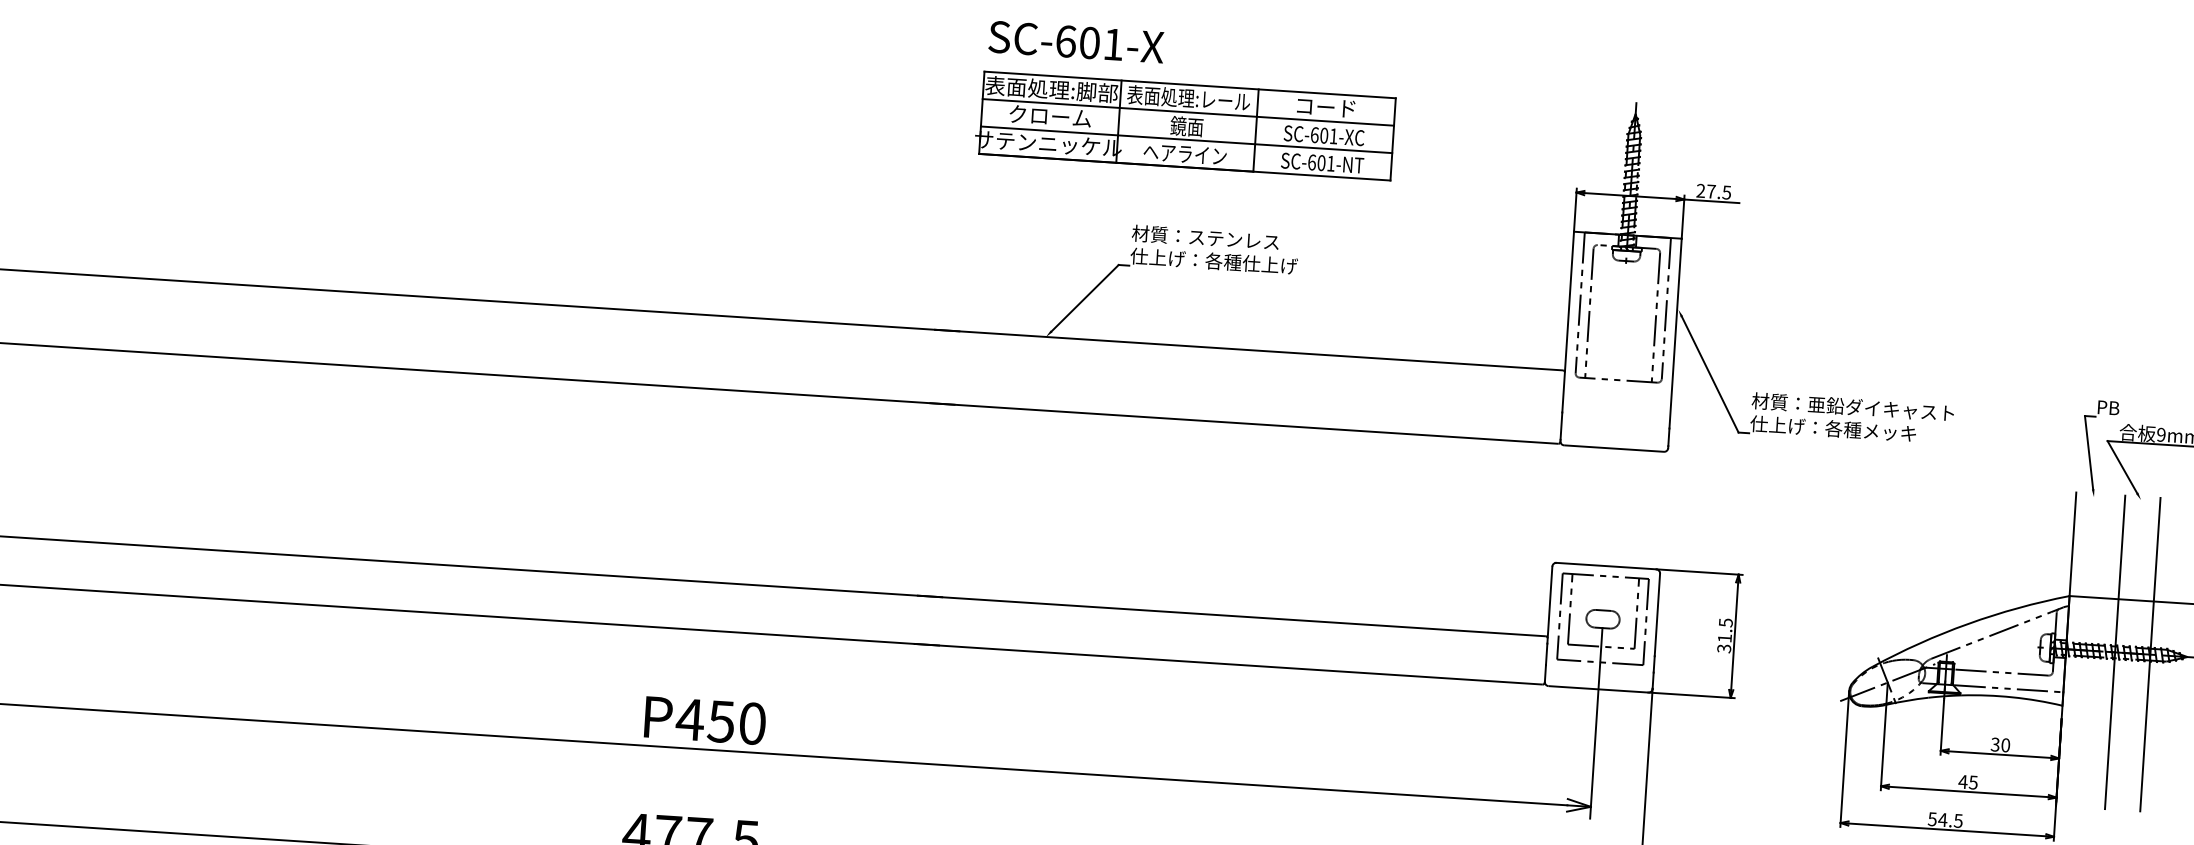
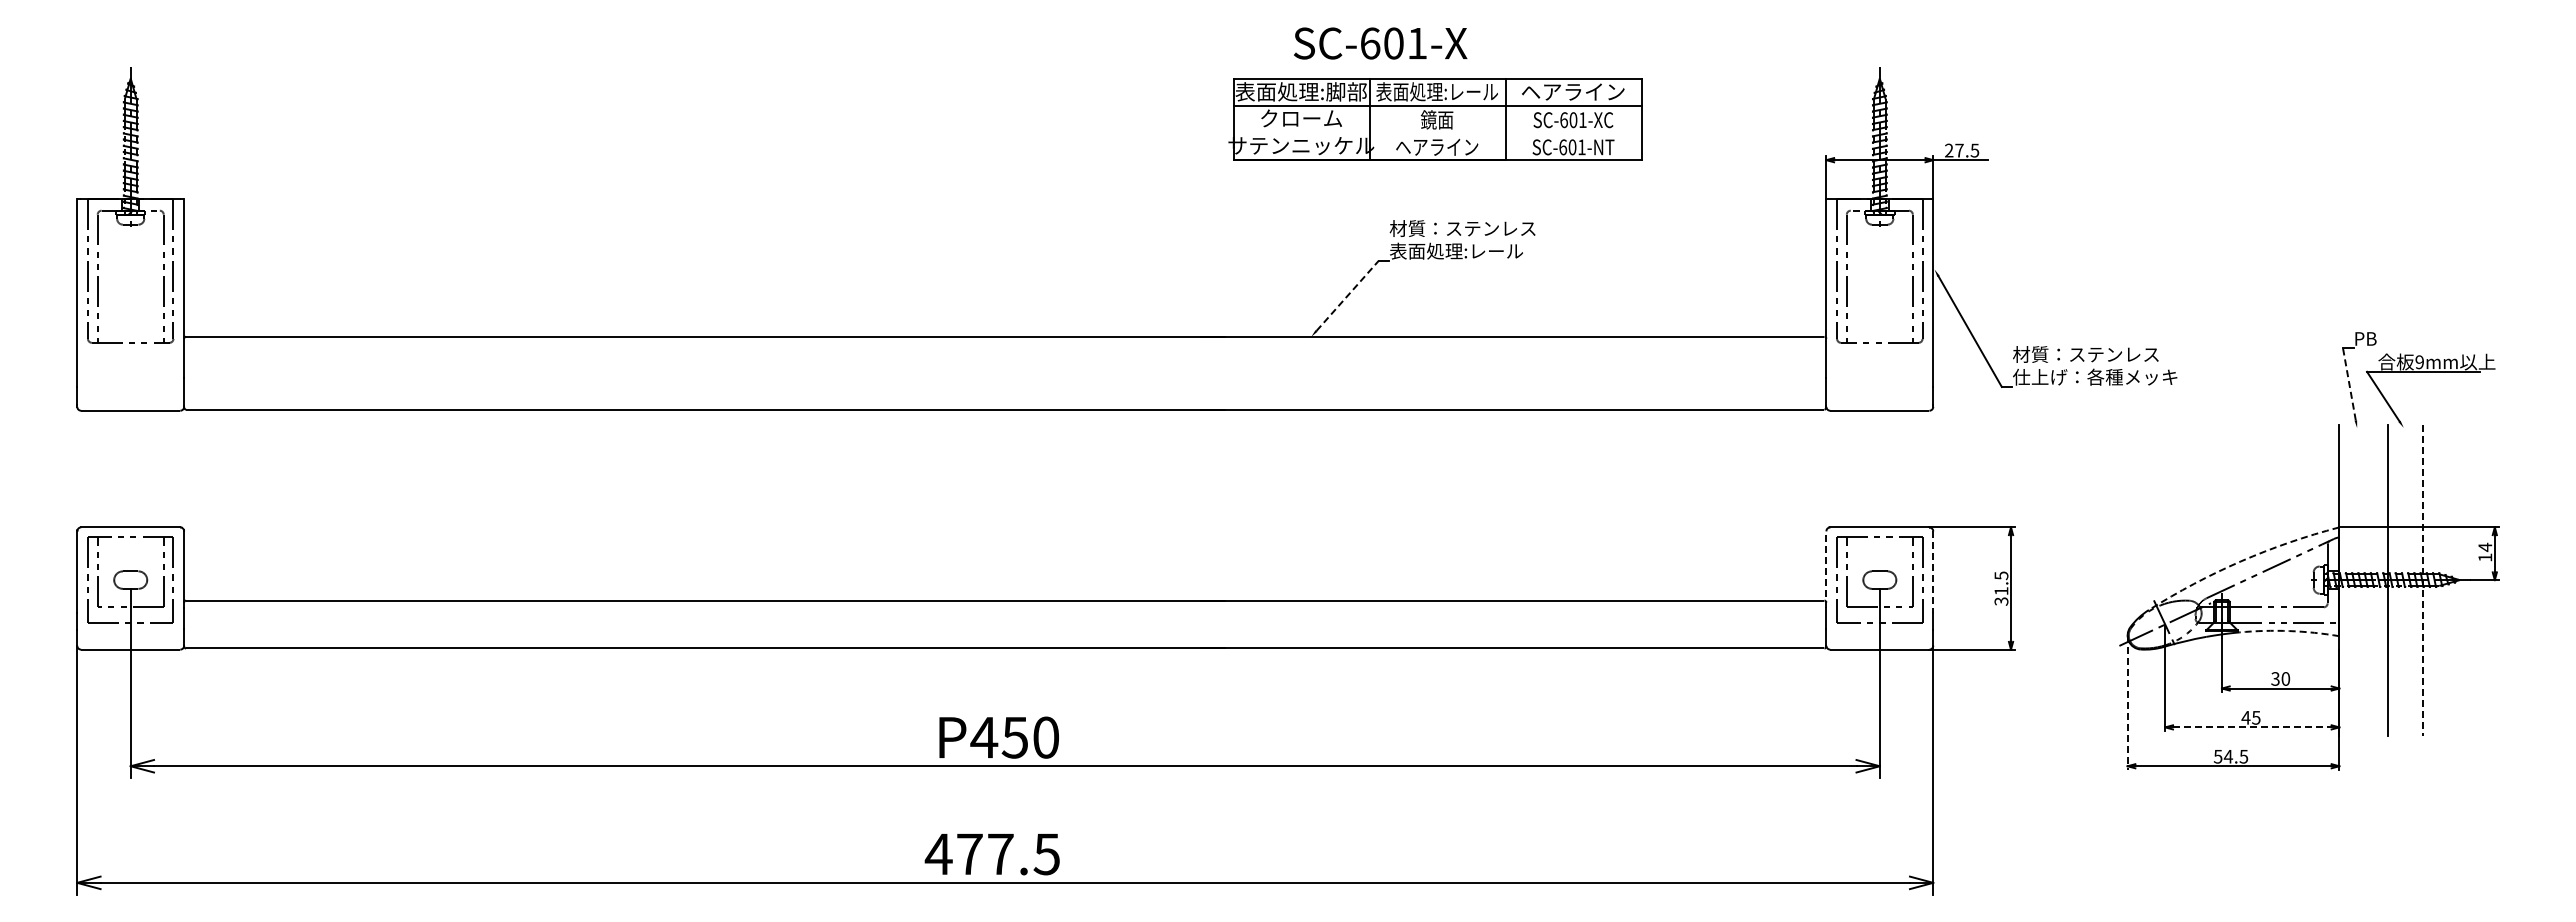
text: (1076, 42) -> (1380, 43), moved
text: (1326, 106) -> (1573, 91), コード -> ヘアライン
line: (1186, 139) -> (1437, 132), removed
text: (1214, 260) -> (1472, 250), 仕上げ：各種仕上げ -> 表面処理:レール
line: (1085, 297) -> (1347, 295), solid -> dashed
text: (1881, 408) -> (2141, 354), 材質：亜鉛ダイキャスト -> 材質：ステンレス
line: (2089, 452) -> (2349, 384), solid -> dashed
line: (1549, 605) -> (1826, 569), solid -> dashed
line: (1657, 615) -> (1933, 572), solid -> dashed
arc: (1967, 624) -> (2240, 561), solid -> dashed
line: (2149, 655) -> (2422, 580), solid -> dashed
arc: (2012, 697) -> (2289, 631), solid -> dashed
line: (1844, 759) -> (2127, 703), solid -> dashed
line: (1969, 792) -> (2252, 727), solid -> dashed

